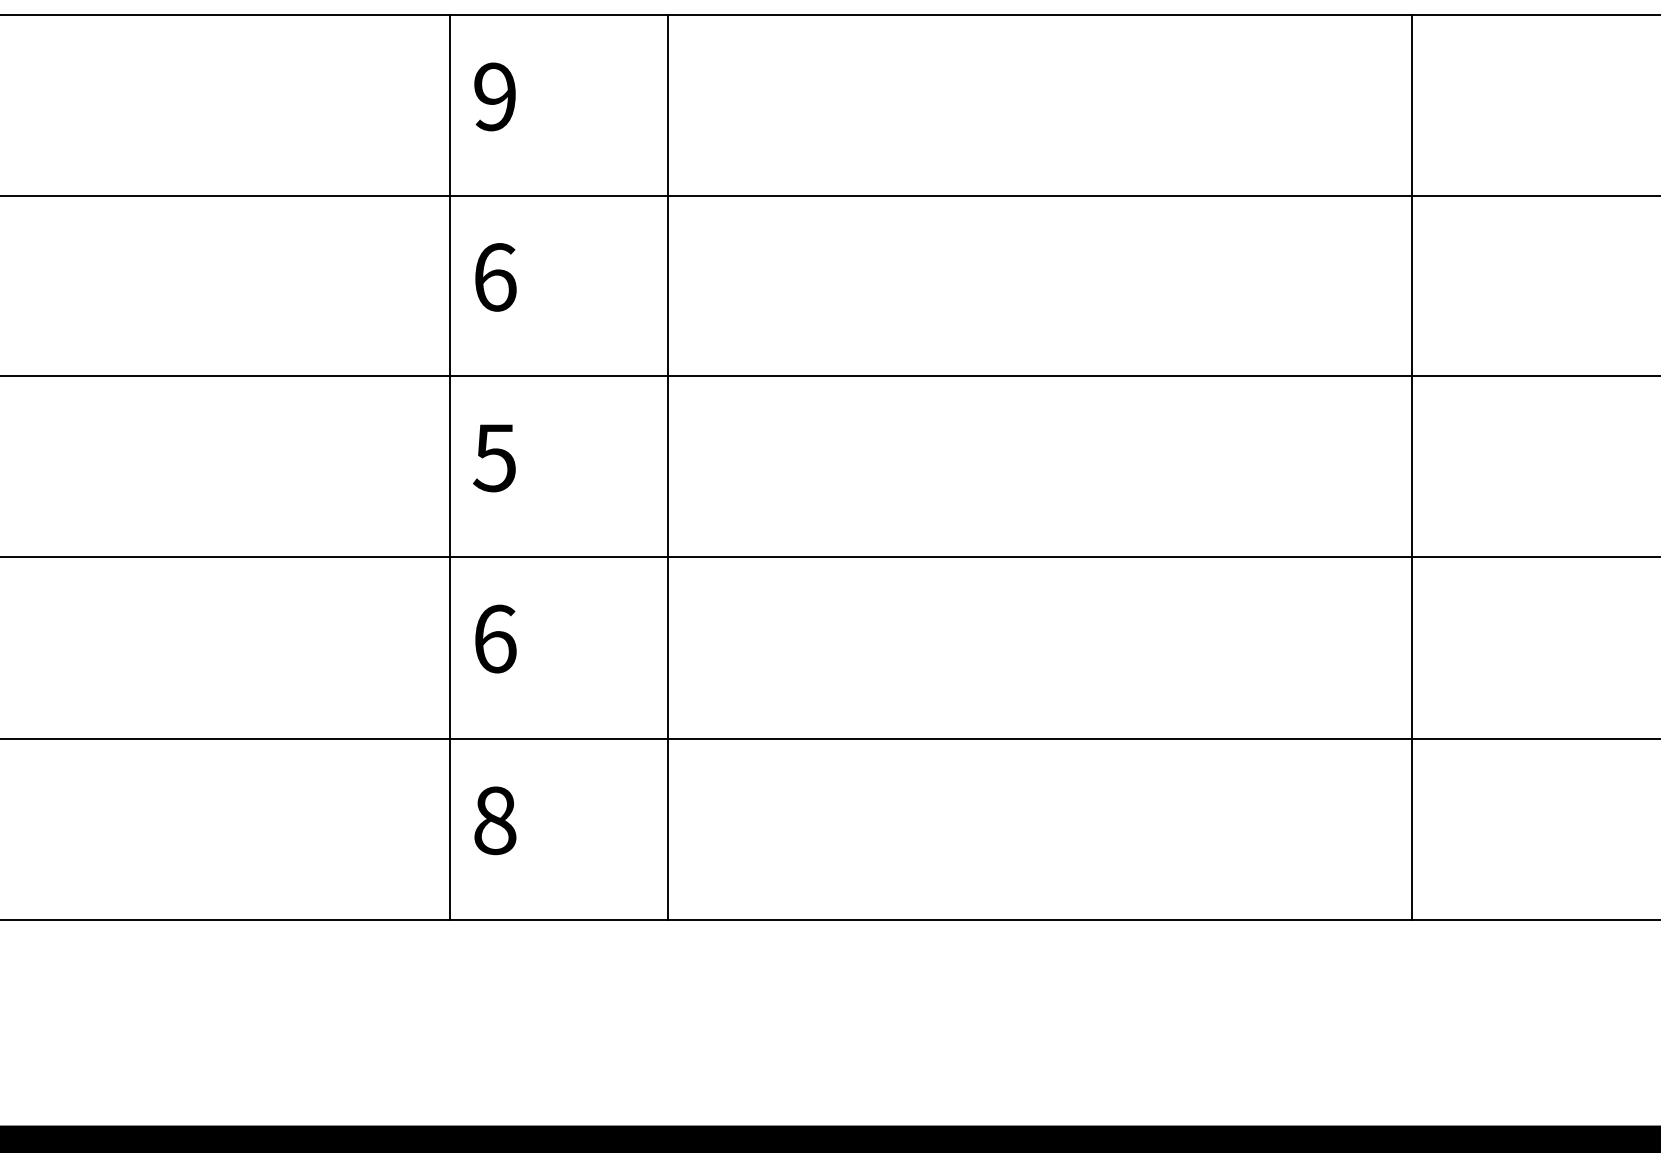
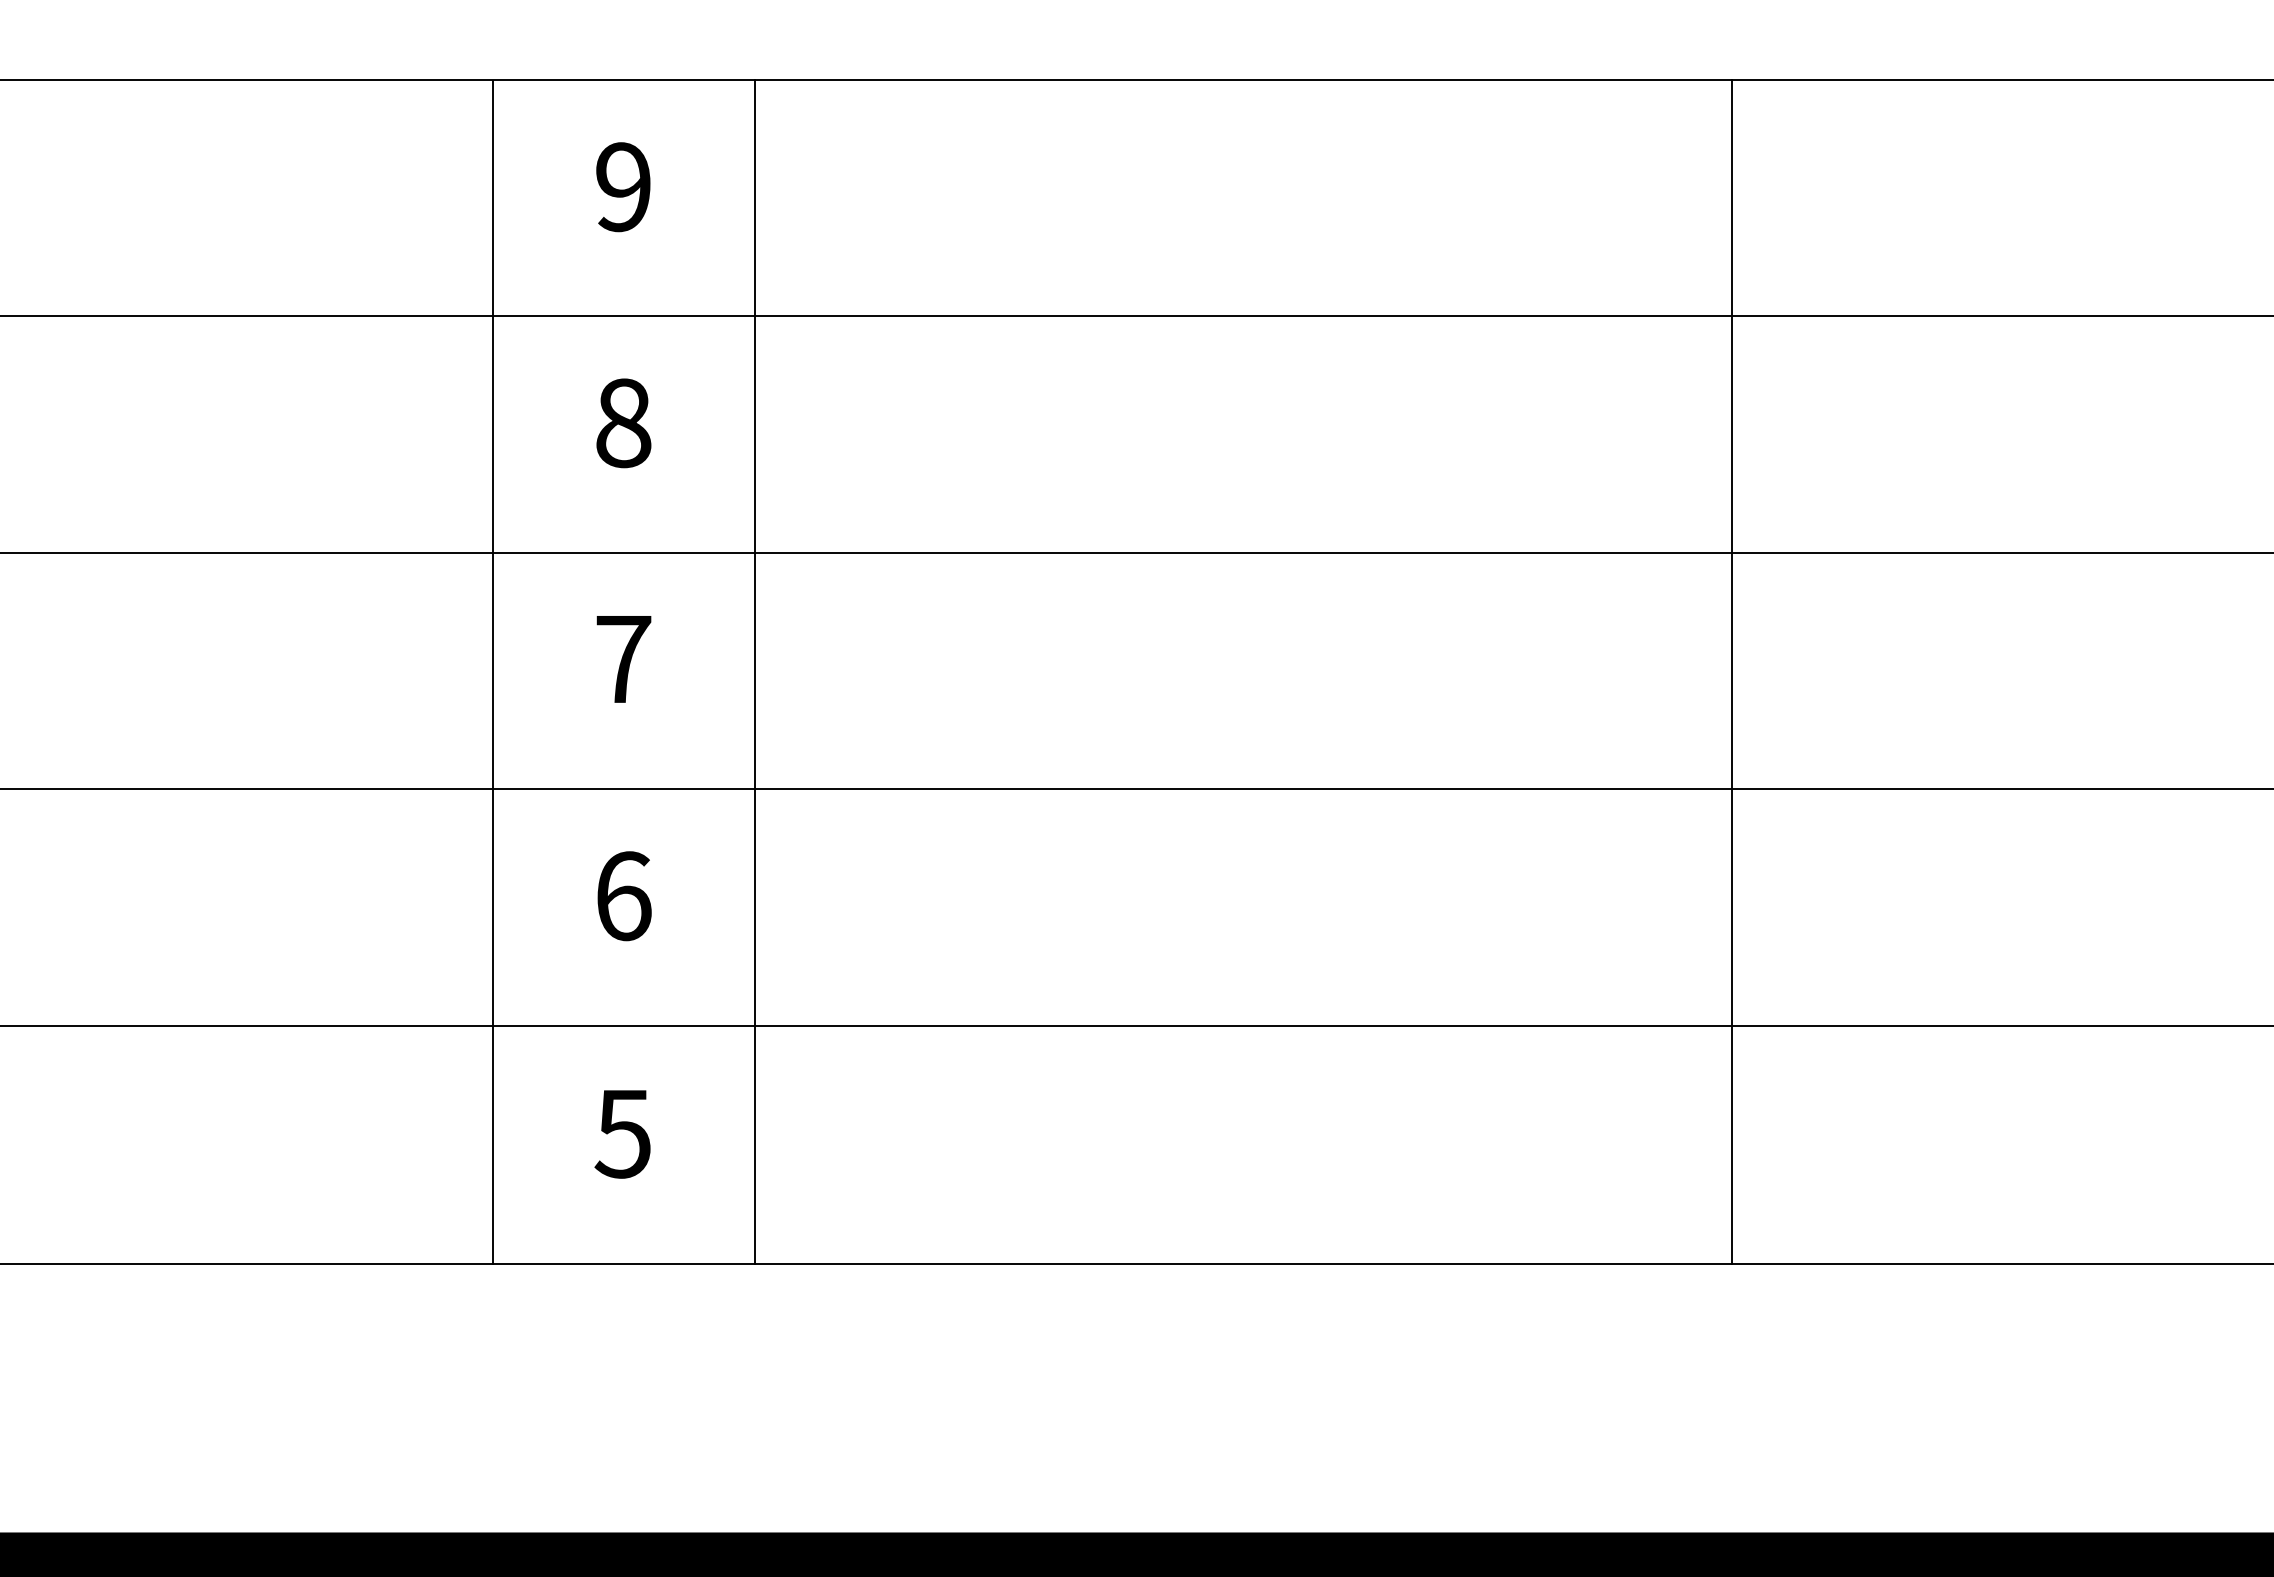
text: (495, 277) -> (623, 423), 6 -> 8
text: (494, 458) -> (622, 660), 5 -> 7
line: (667, 467) -> (755, 671), moved
line: (1411, 467) -> (1732, 671), moved
line: (449, 468) -> (492, 672), moved
text: (494, 820) -> (622, 1133), 8 -> 5

